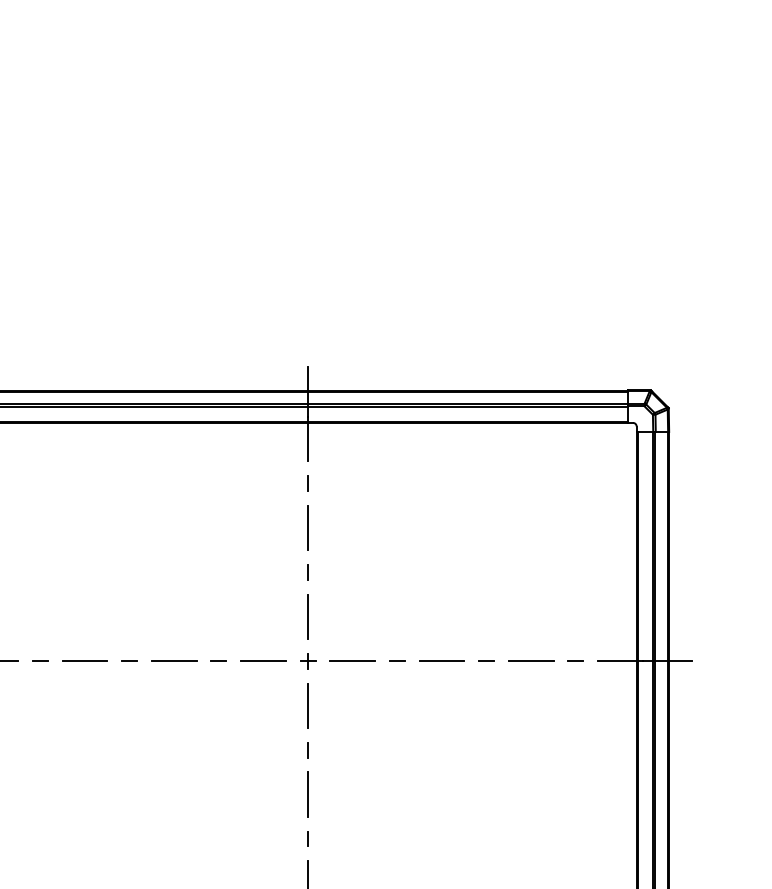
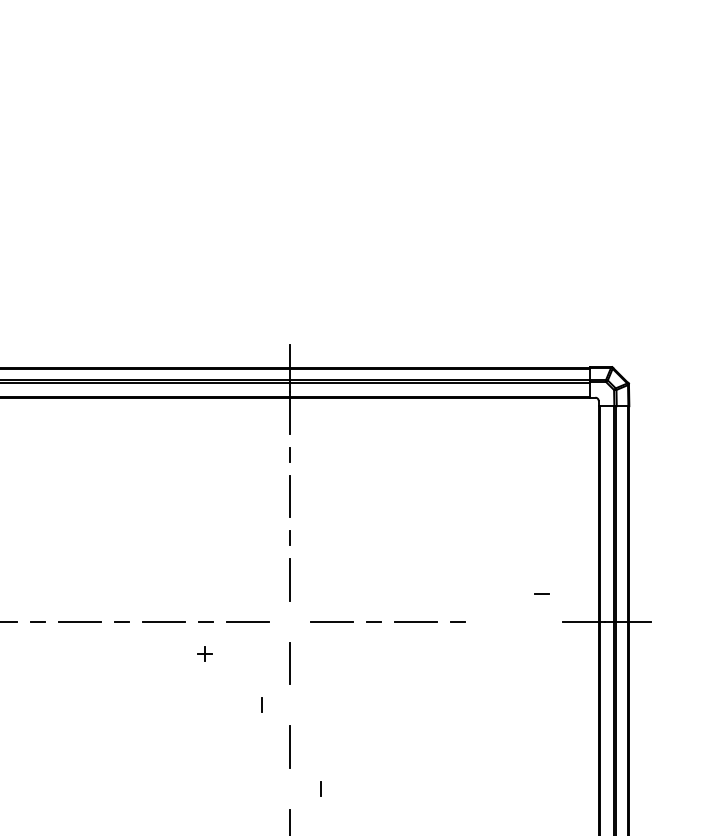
line: (575, 660) -> (541, 592), moved
part: (308, 661) -> (205, 654), moved
line: (530, 661) -> (498, 622), removed
line: (307, 750) -> (261, 705), moved
line: (307, 838) -> (320, 788), moved

